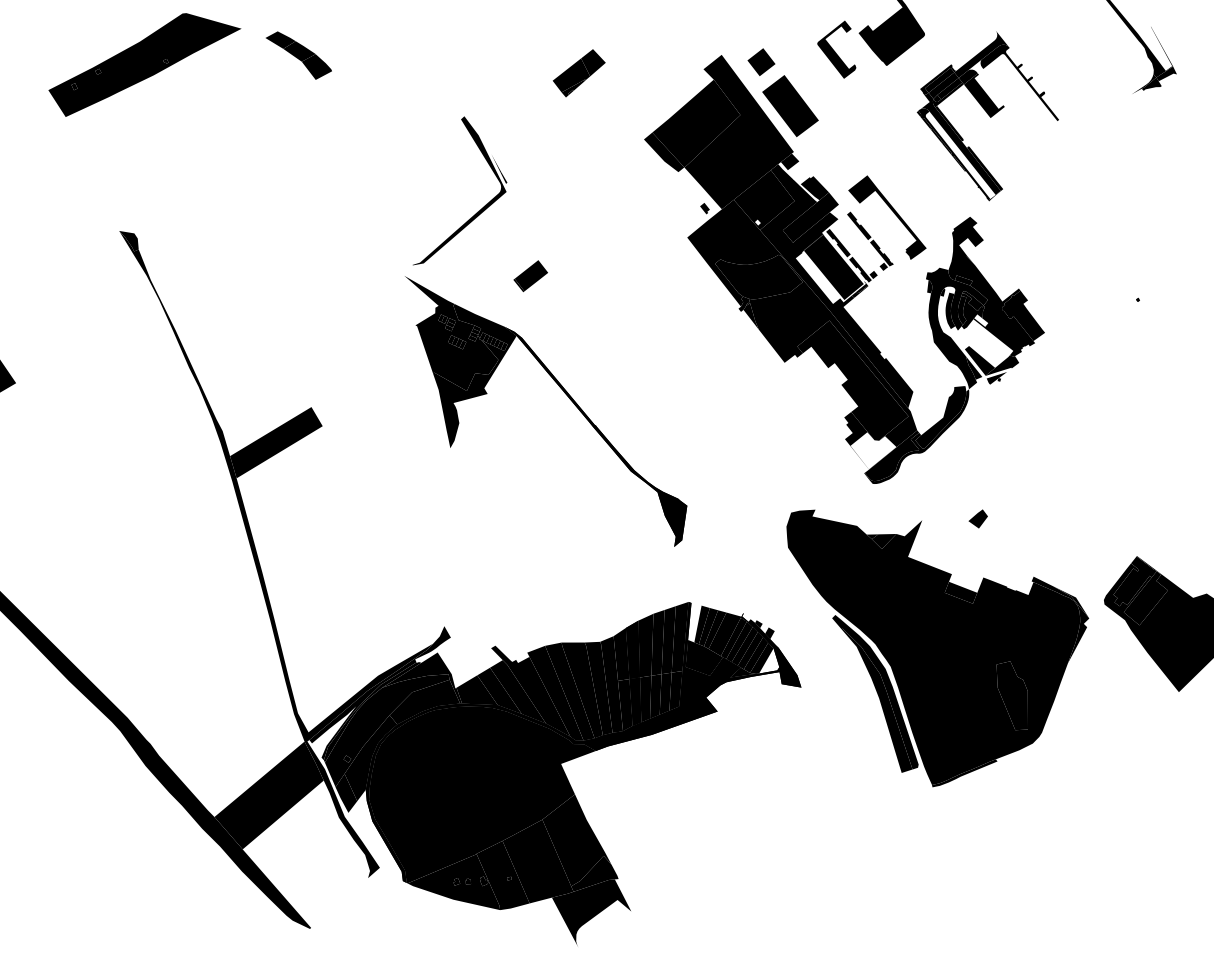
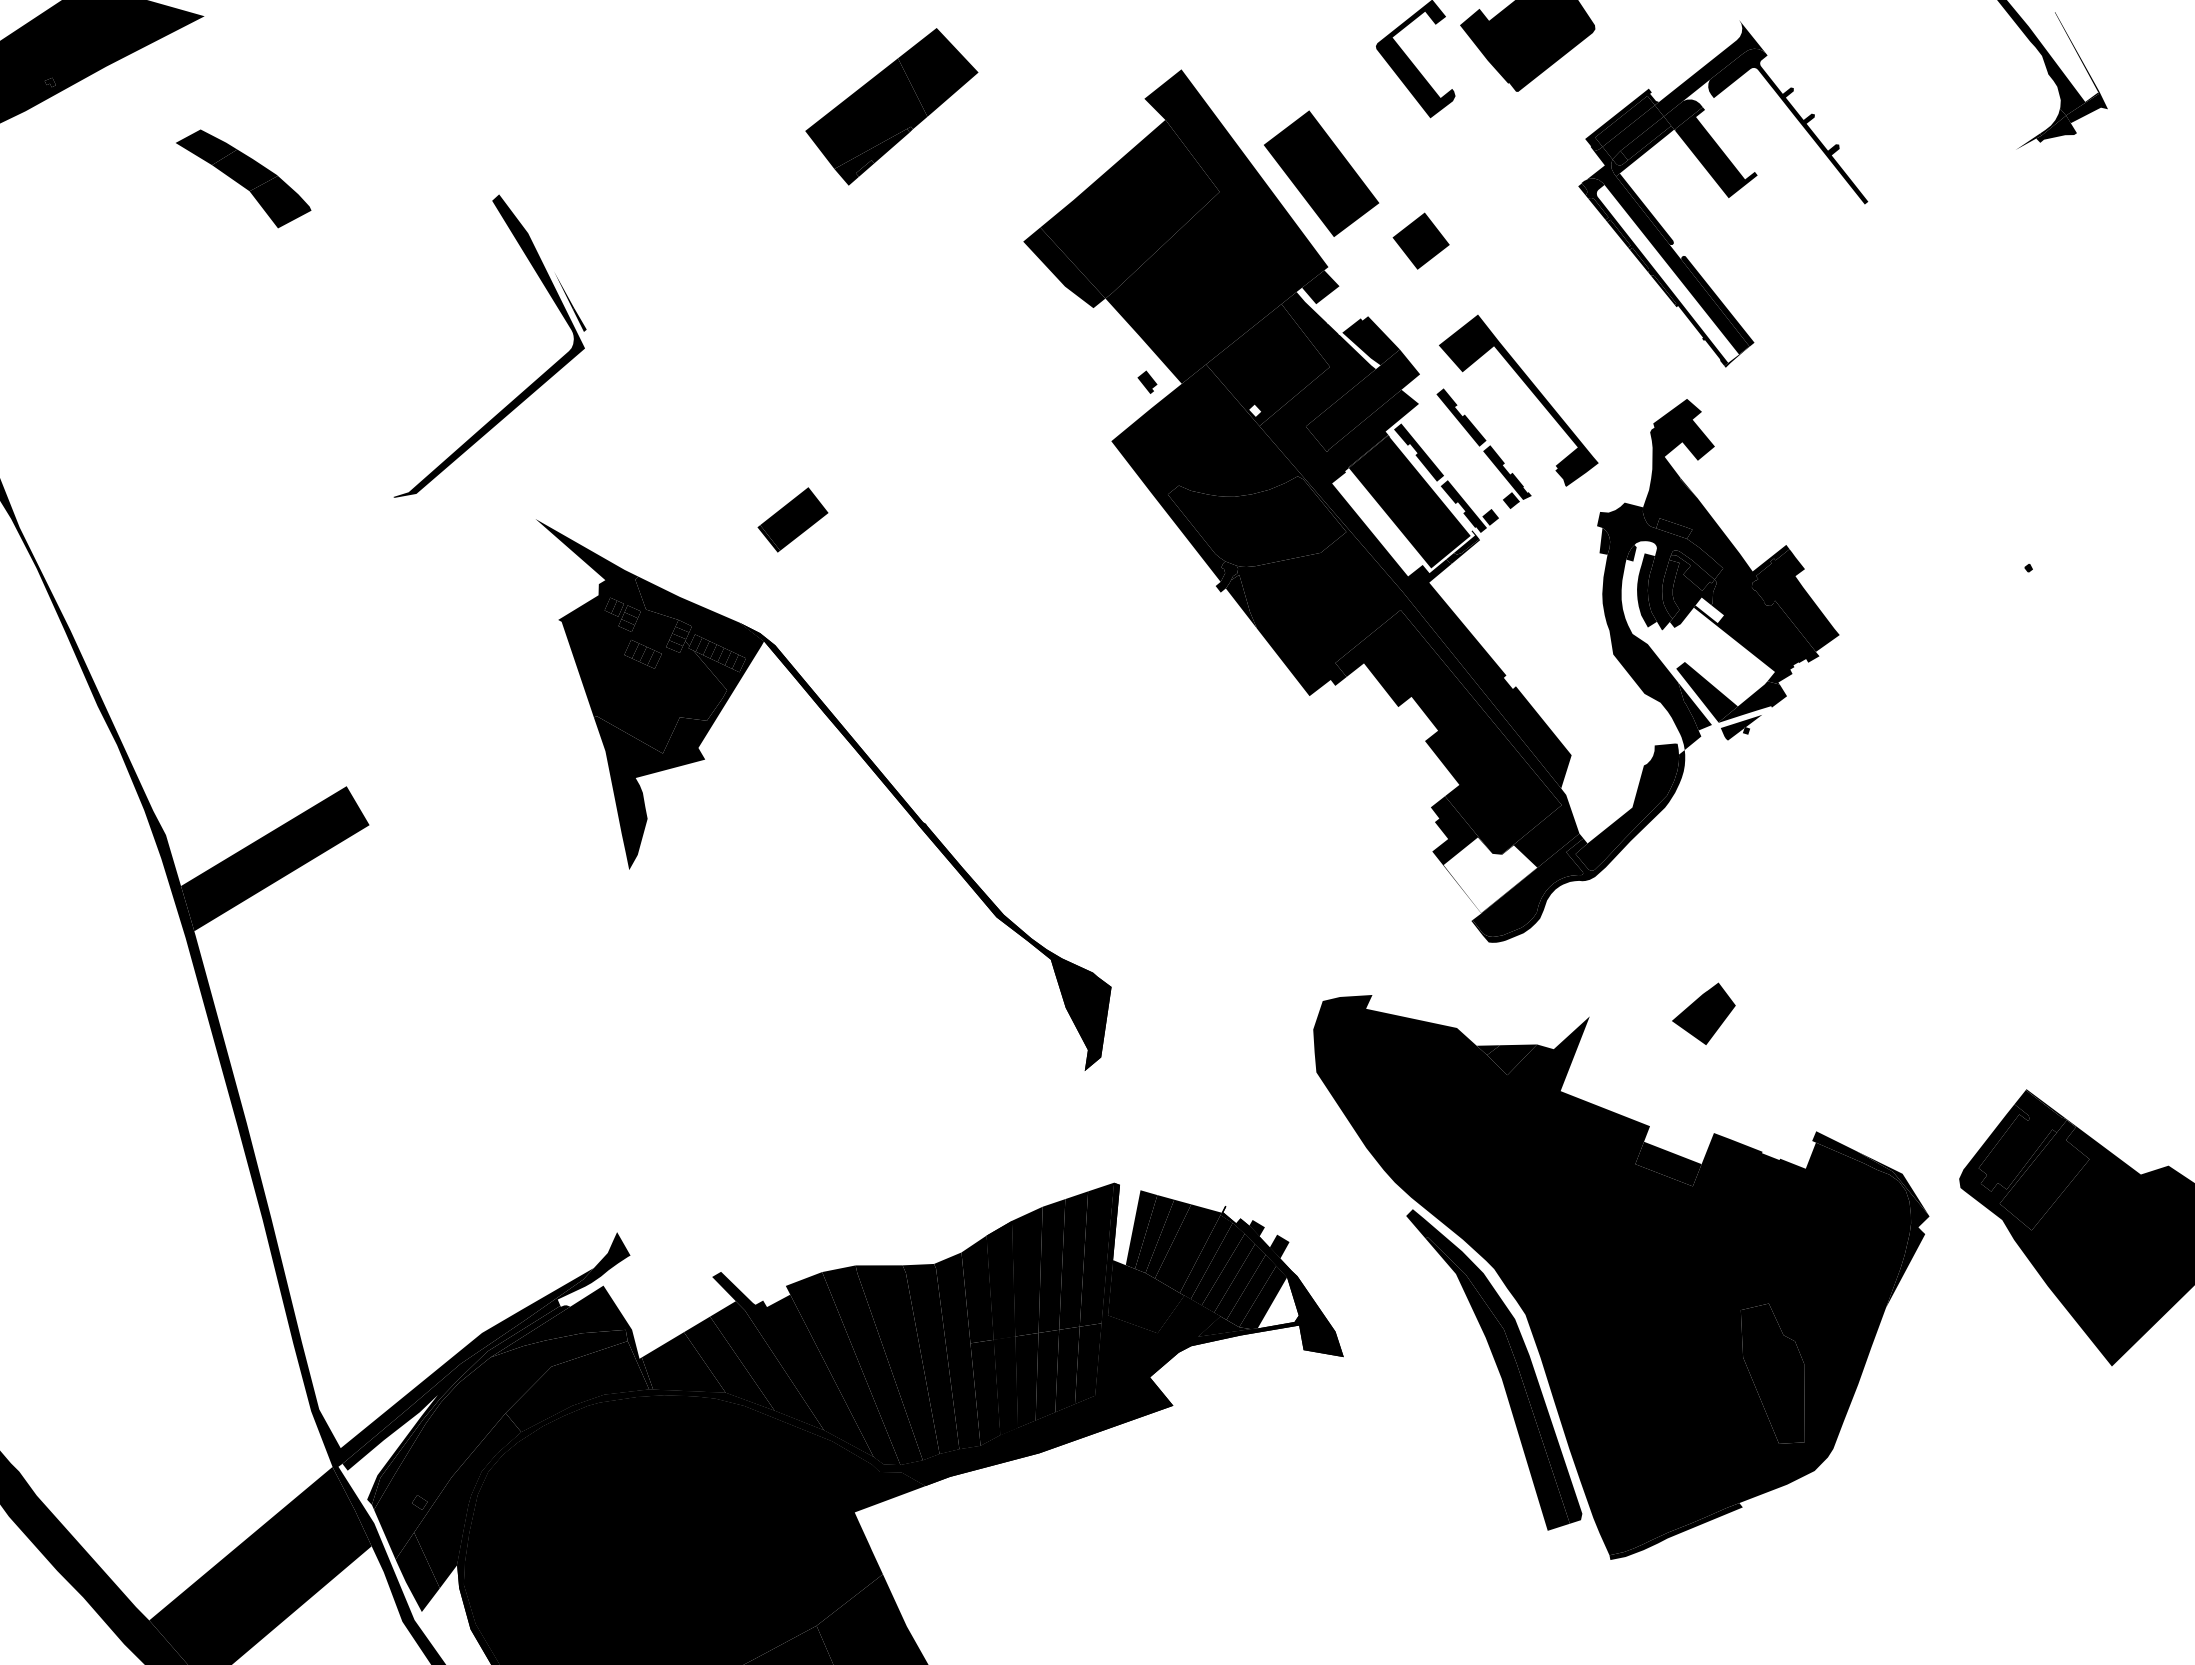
part: (298, 55) -> (242, 178), moved
part: (761, 61) -> (1421, 239), moved
part: (578, 73) -> (890, 107), size x1.6
part: (477, 211) -> (525, 388), moved
part: (977, 518) -> (1702, 1012), size x1.6

